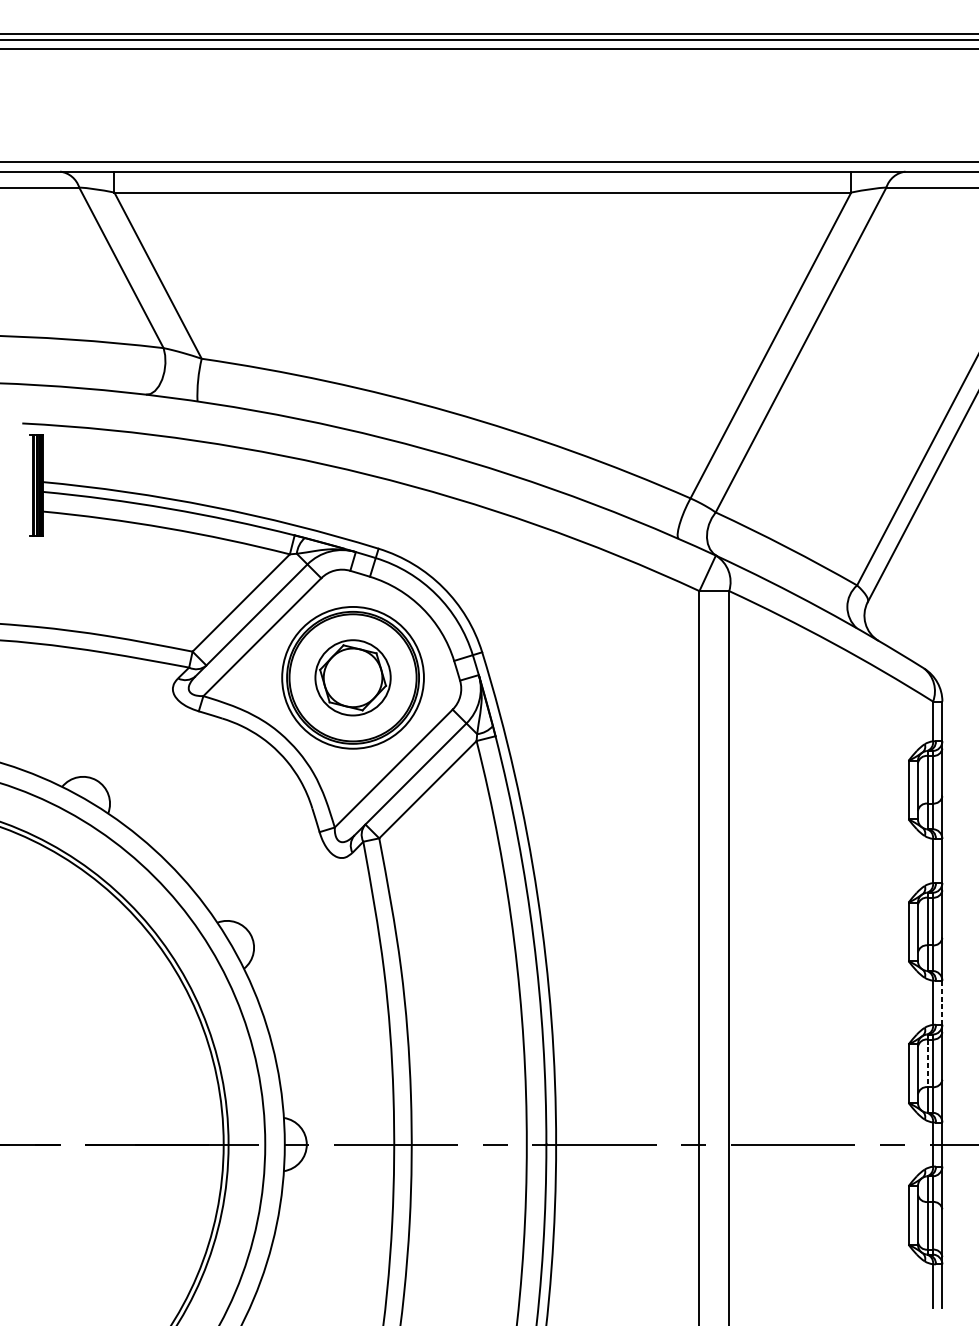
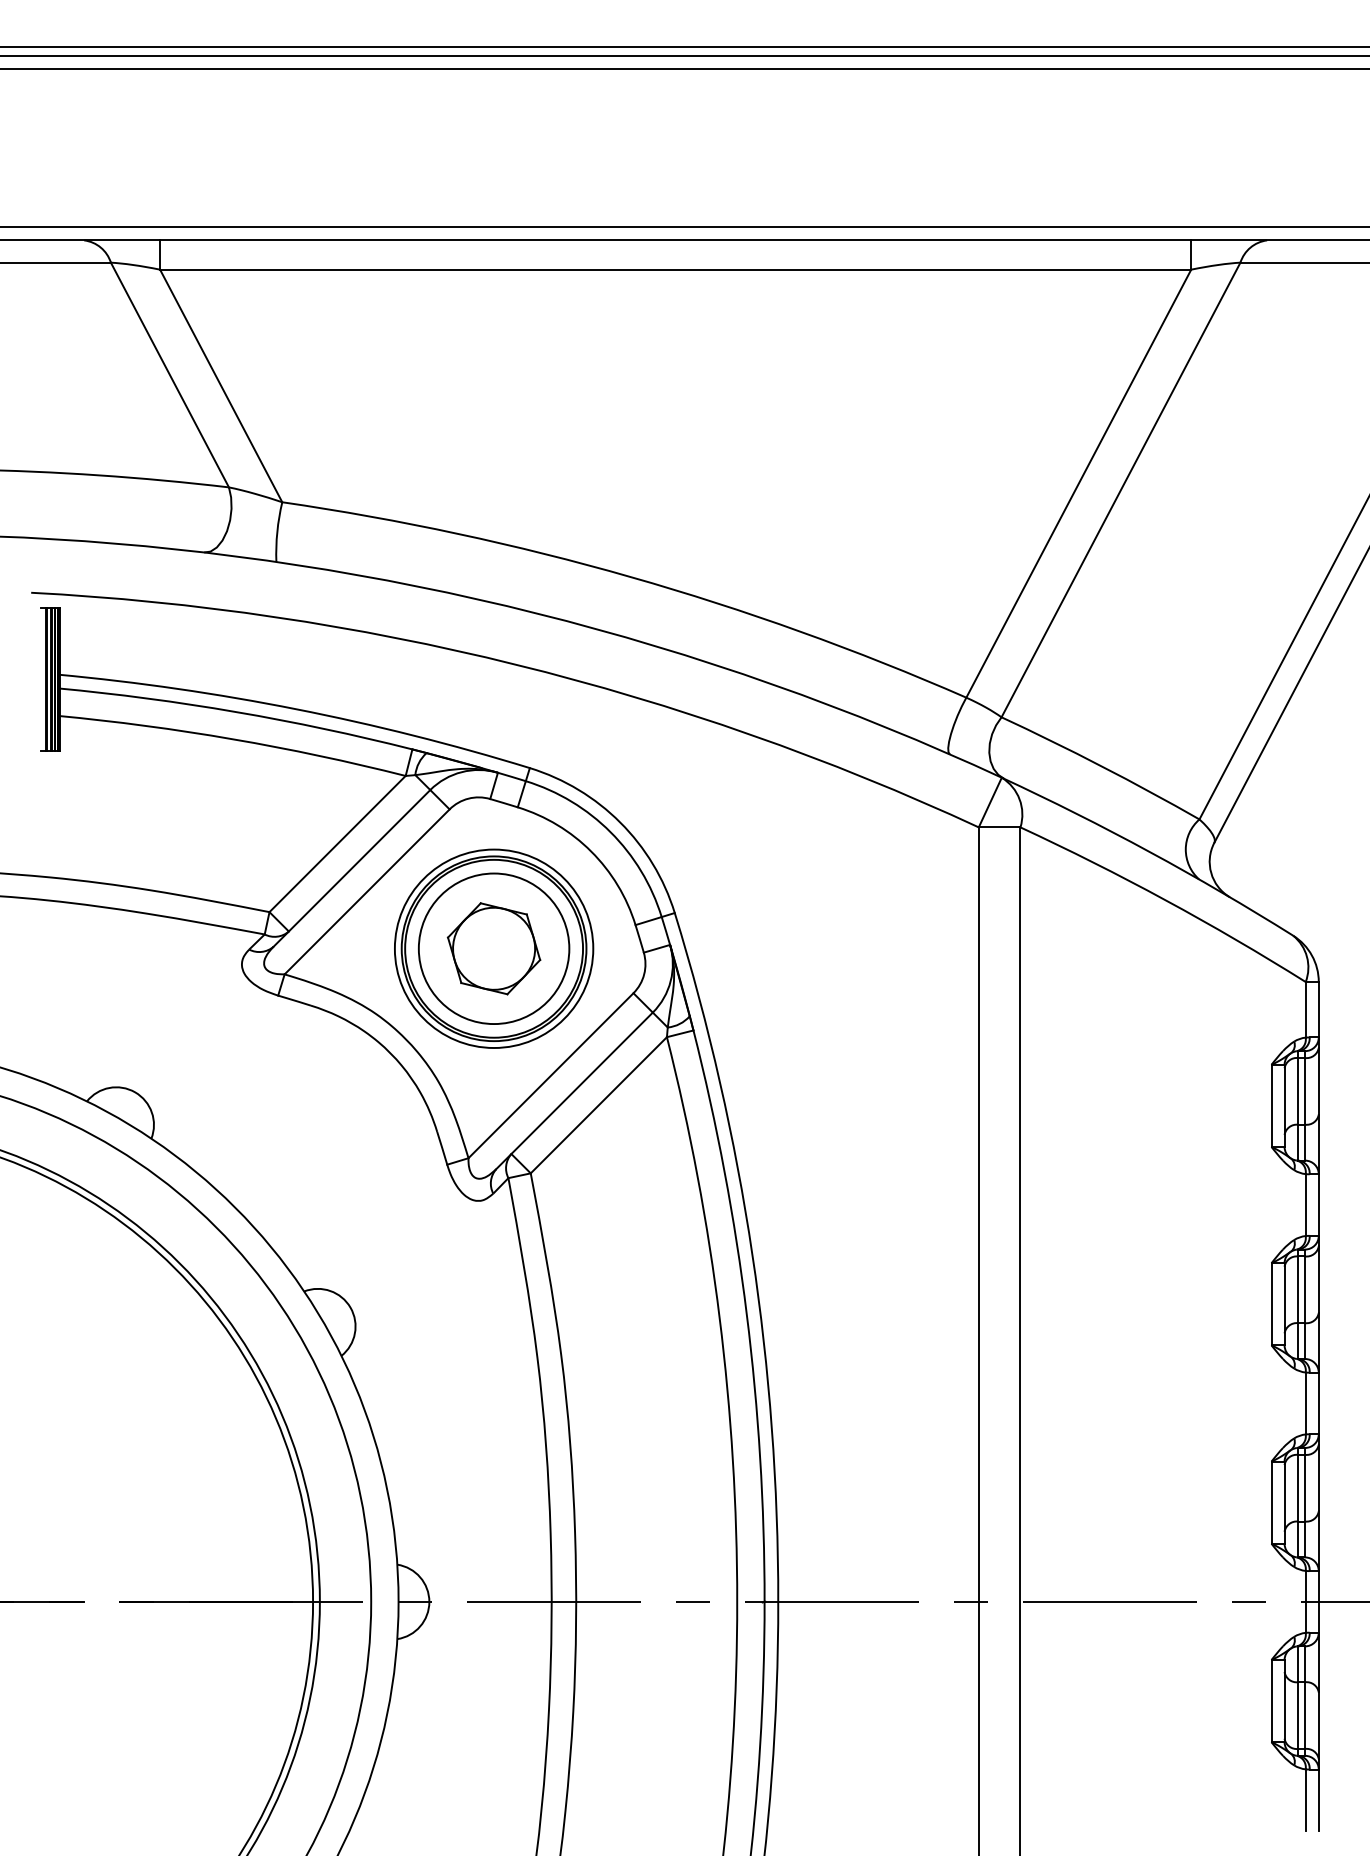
circle: (352, 677) -> (493, 948), size x1.43
line: (942, 1002) -> (1318, 1403), dashed -> solid
line: (927, 1063) -> (1298, 1488), dashed -> solid

